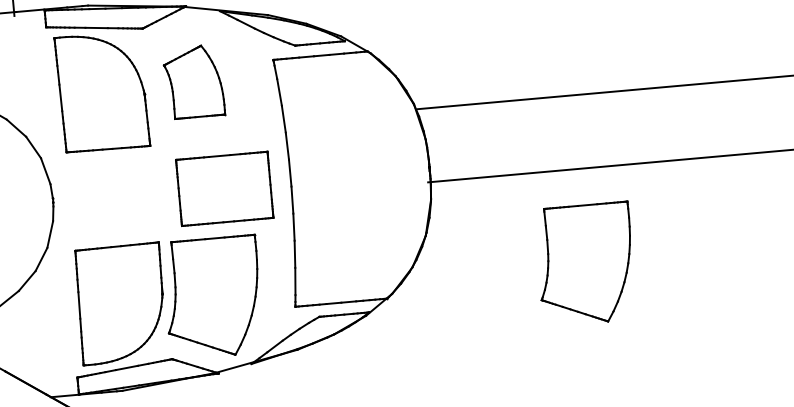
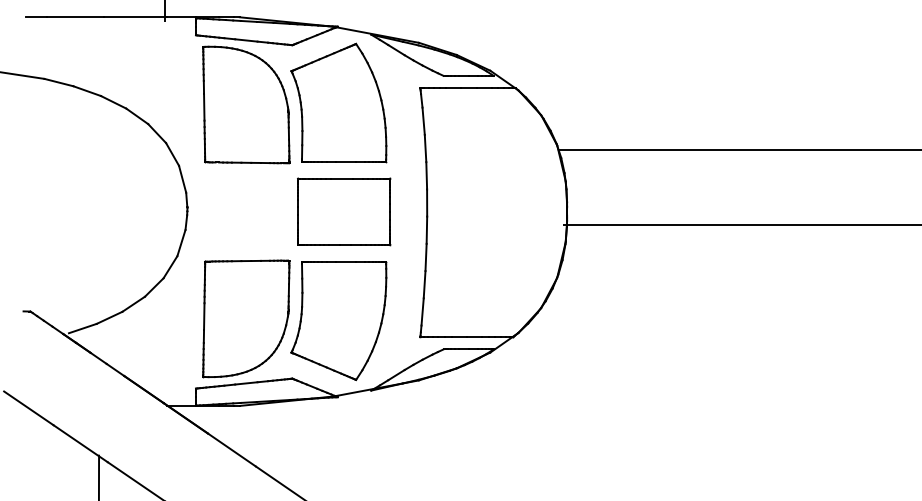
part: (193, 81) -> (338, 102), size x1.67
part: (225, 188) -> (344, 211), moved
part: (585, 265) -> (714, 321), removed

